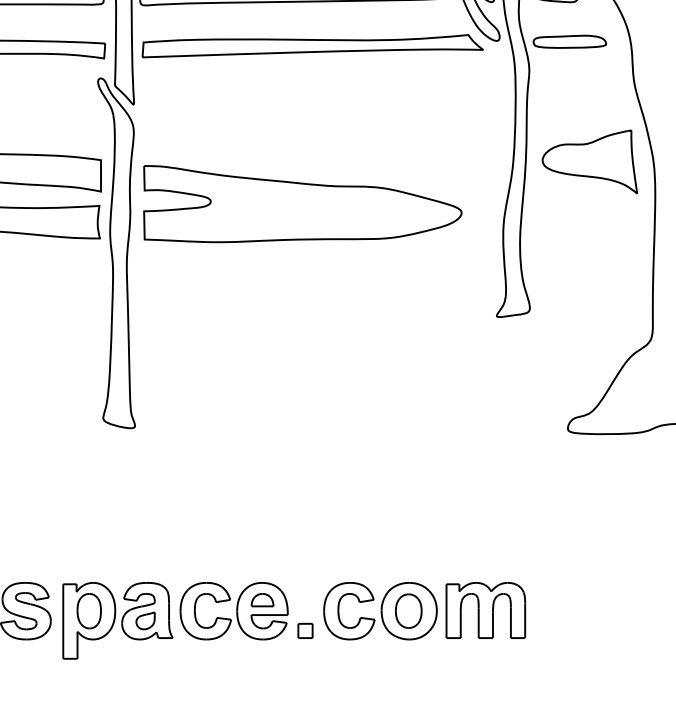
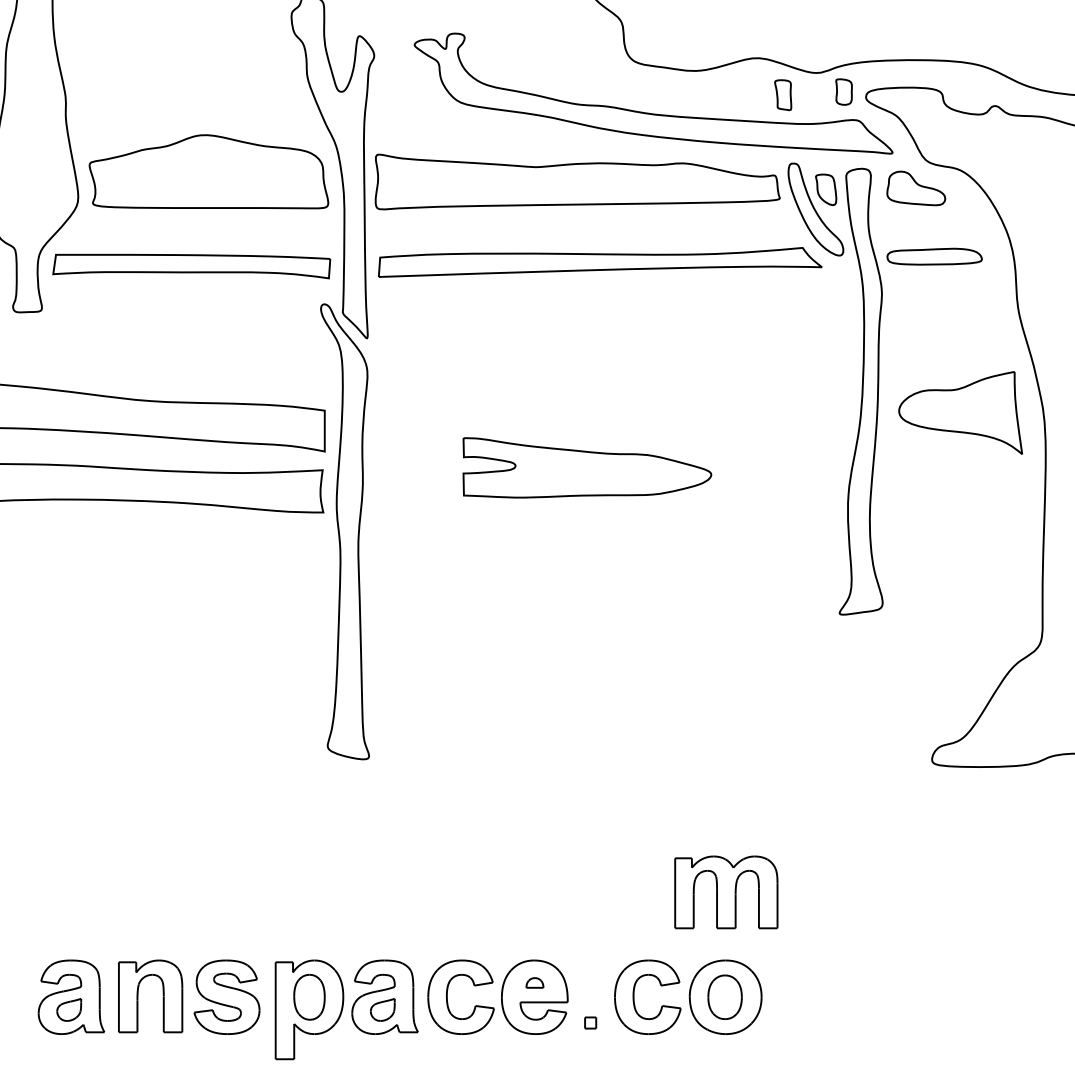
part: (302, 203) -> (587, 467), size x0.6
part: (262, 599) -> (534, 982), size x0.6
part: (485, 610) -> (726, 892), moved
part: (305, 630) -> (590, 1022), size x0.6

